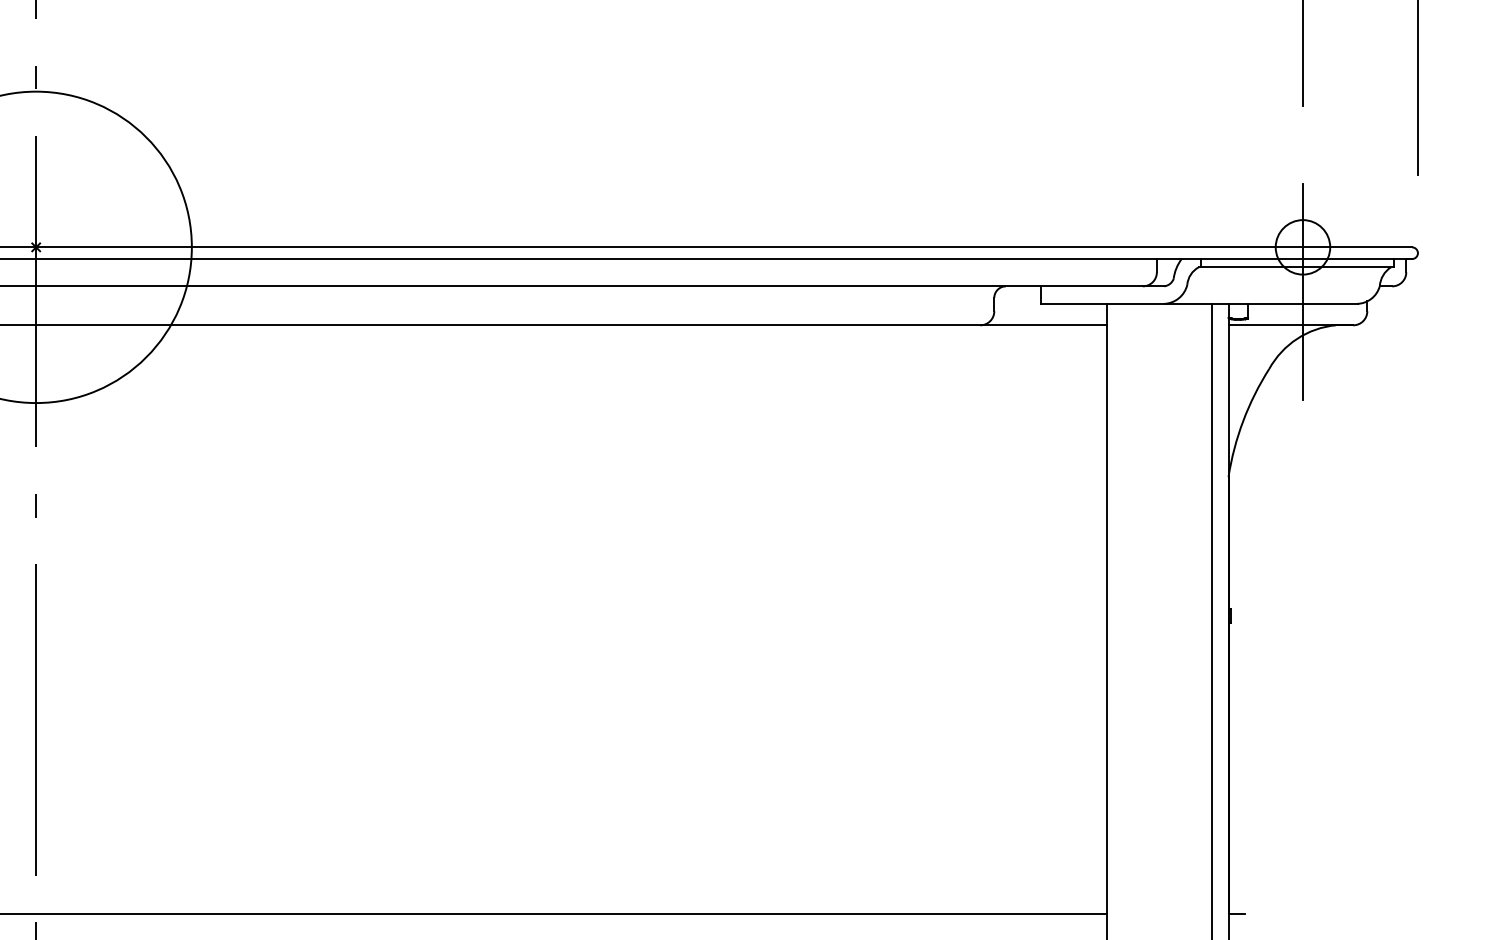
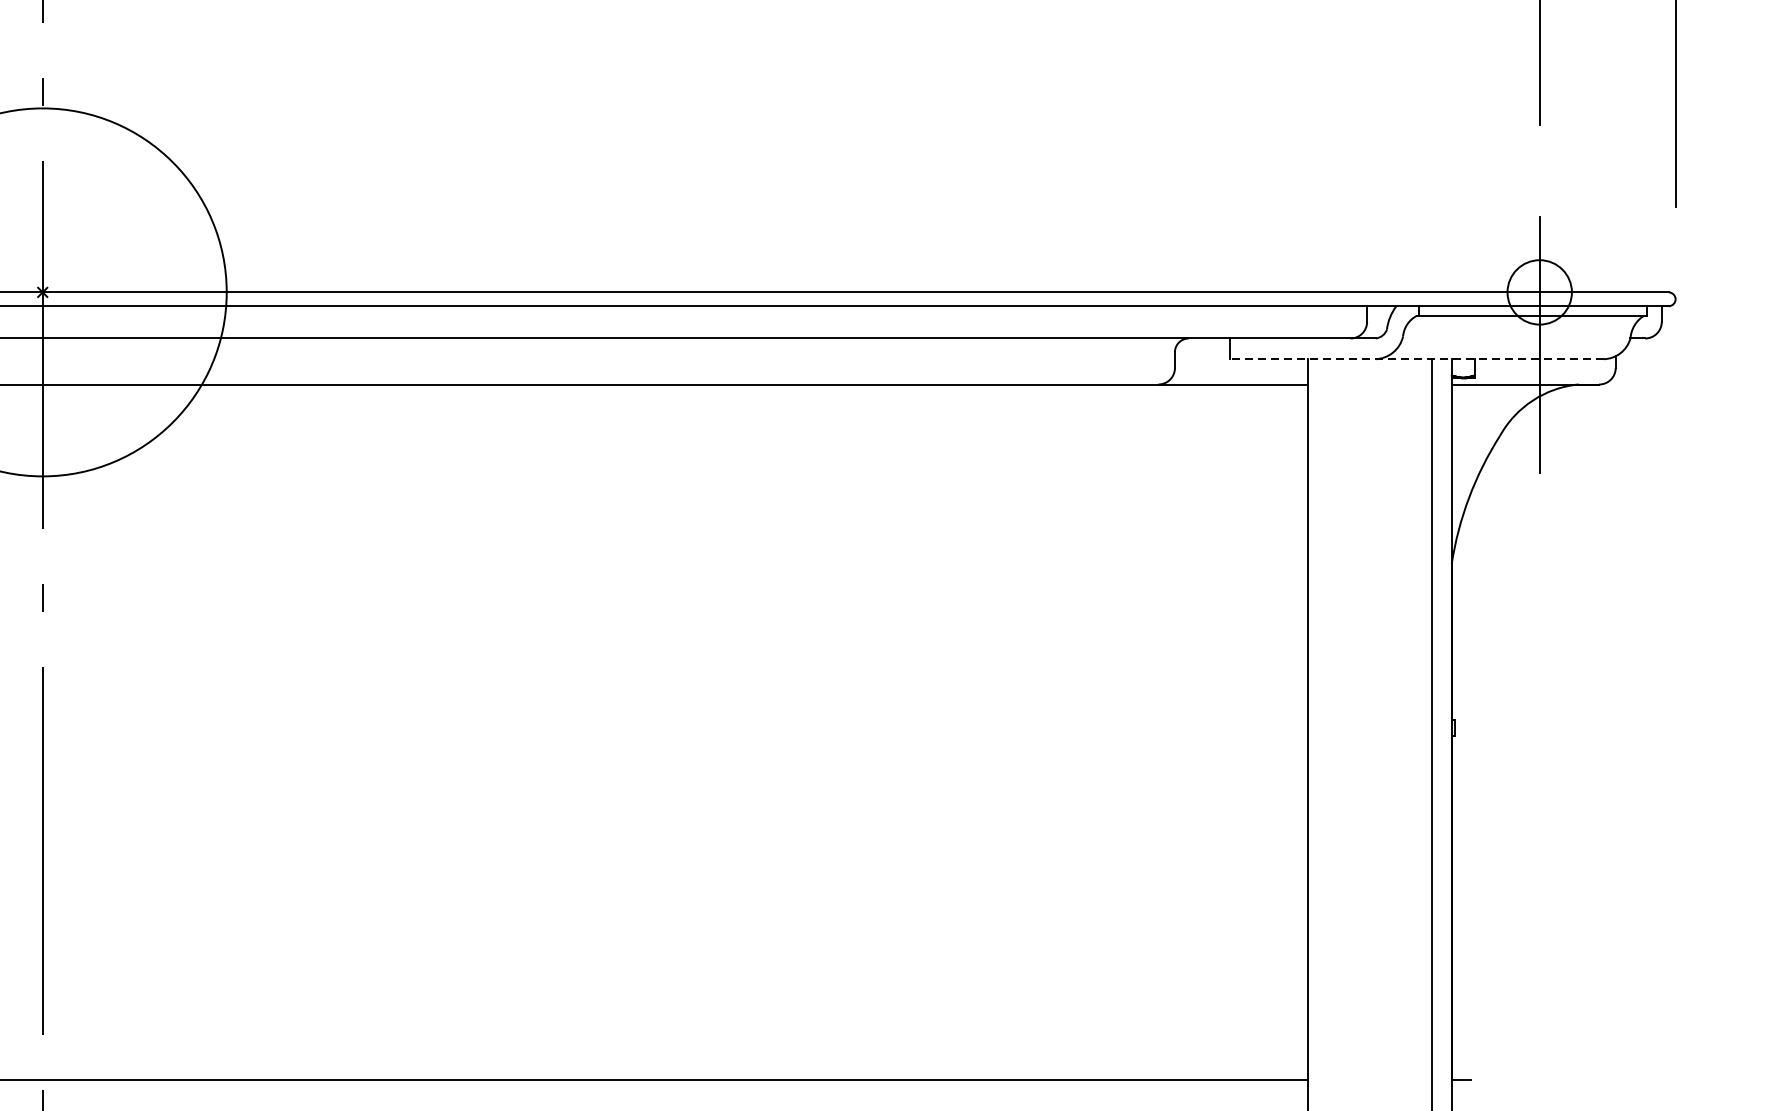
line: (1198, 303) -> (1416, 358), solid -> dashed

